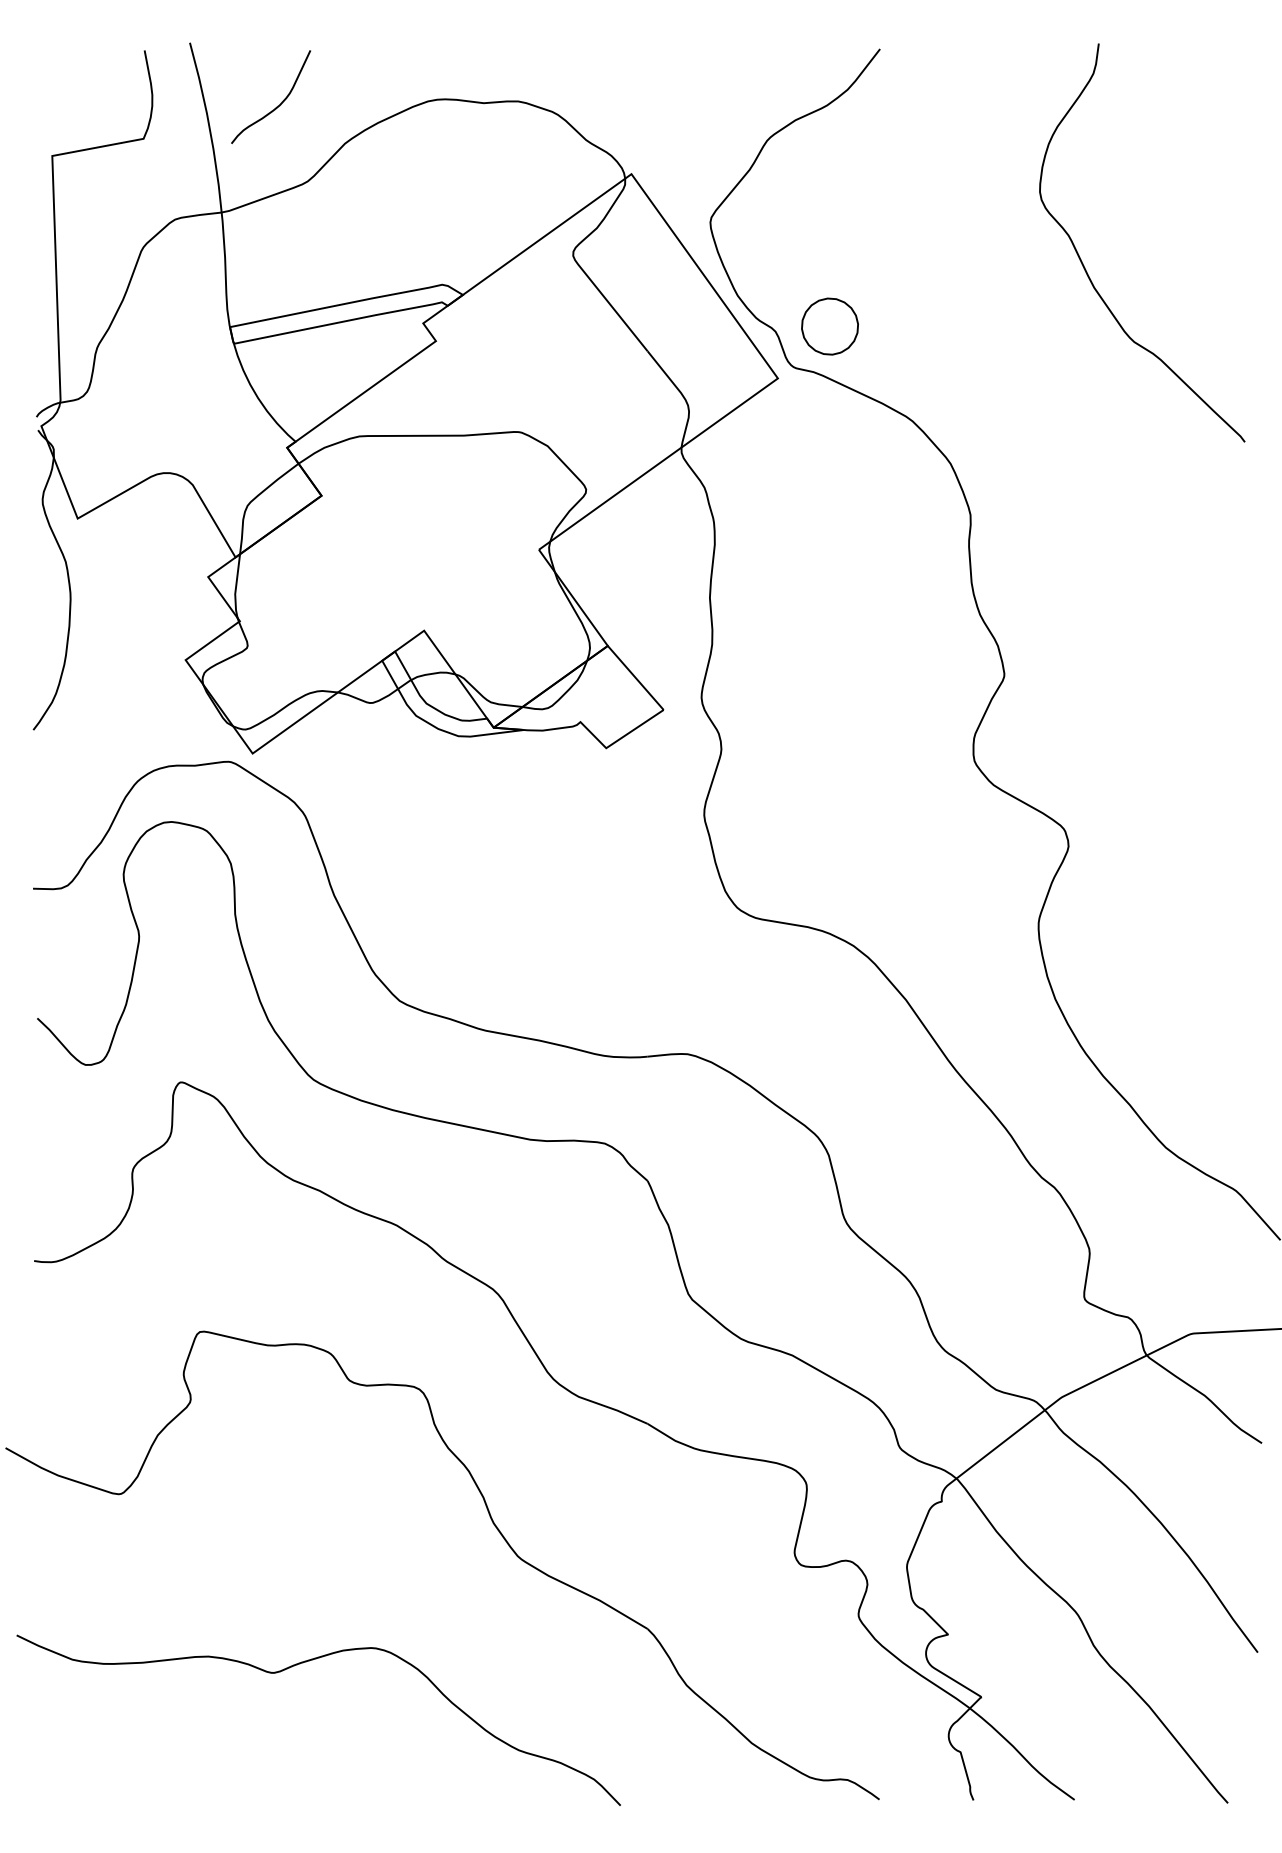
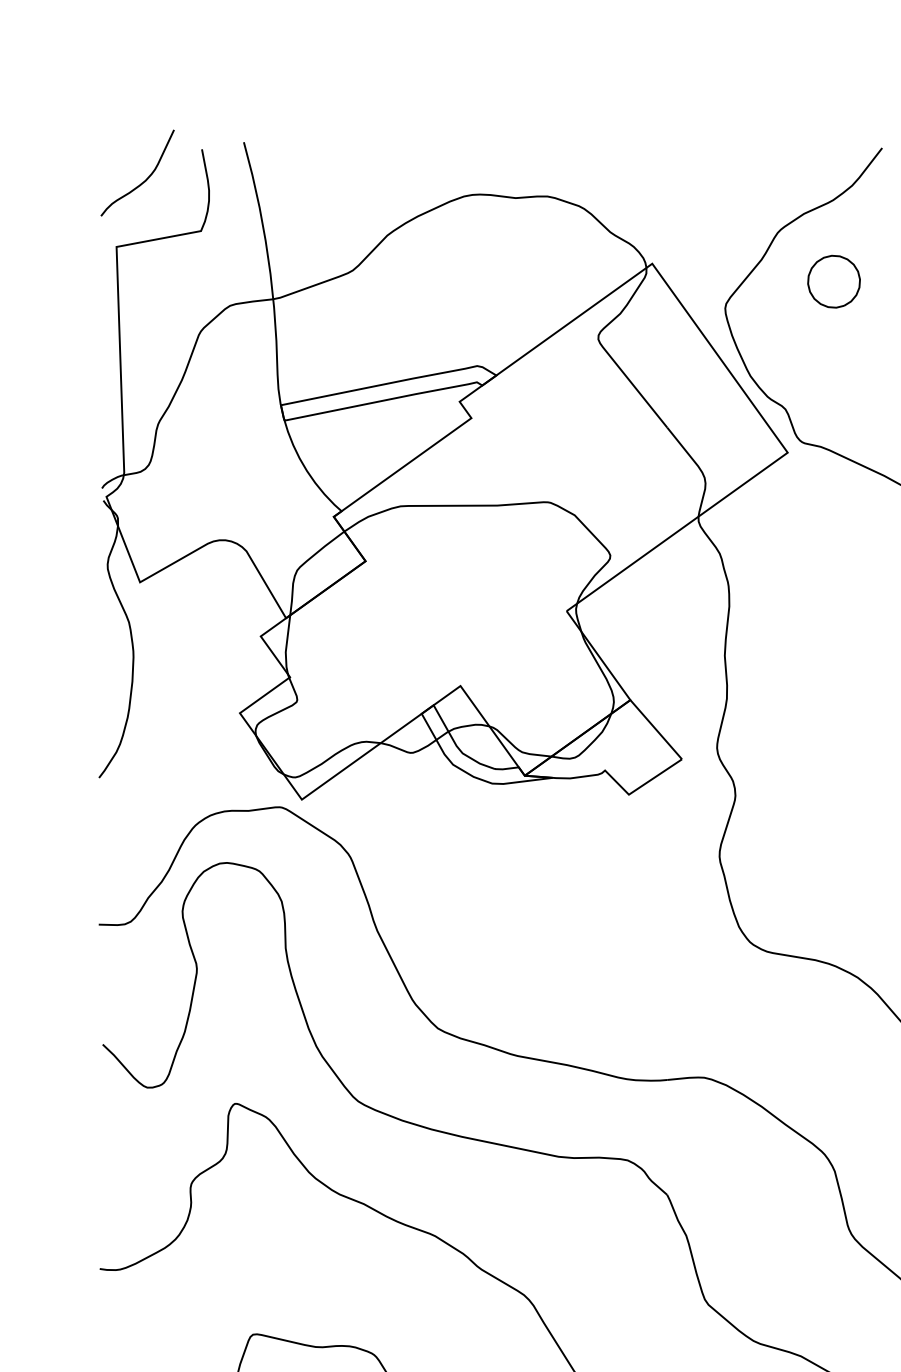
curve: (276, 106) -> (142, 181), moved
part: (829, 326) -> (833, 281), moved

